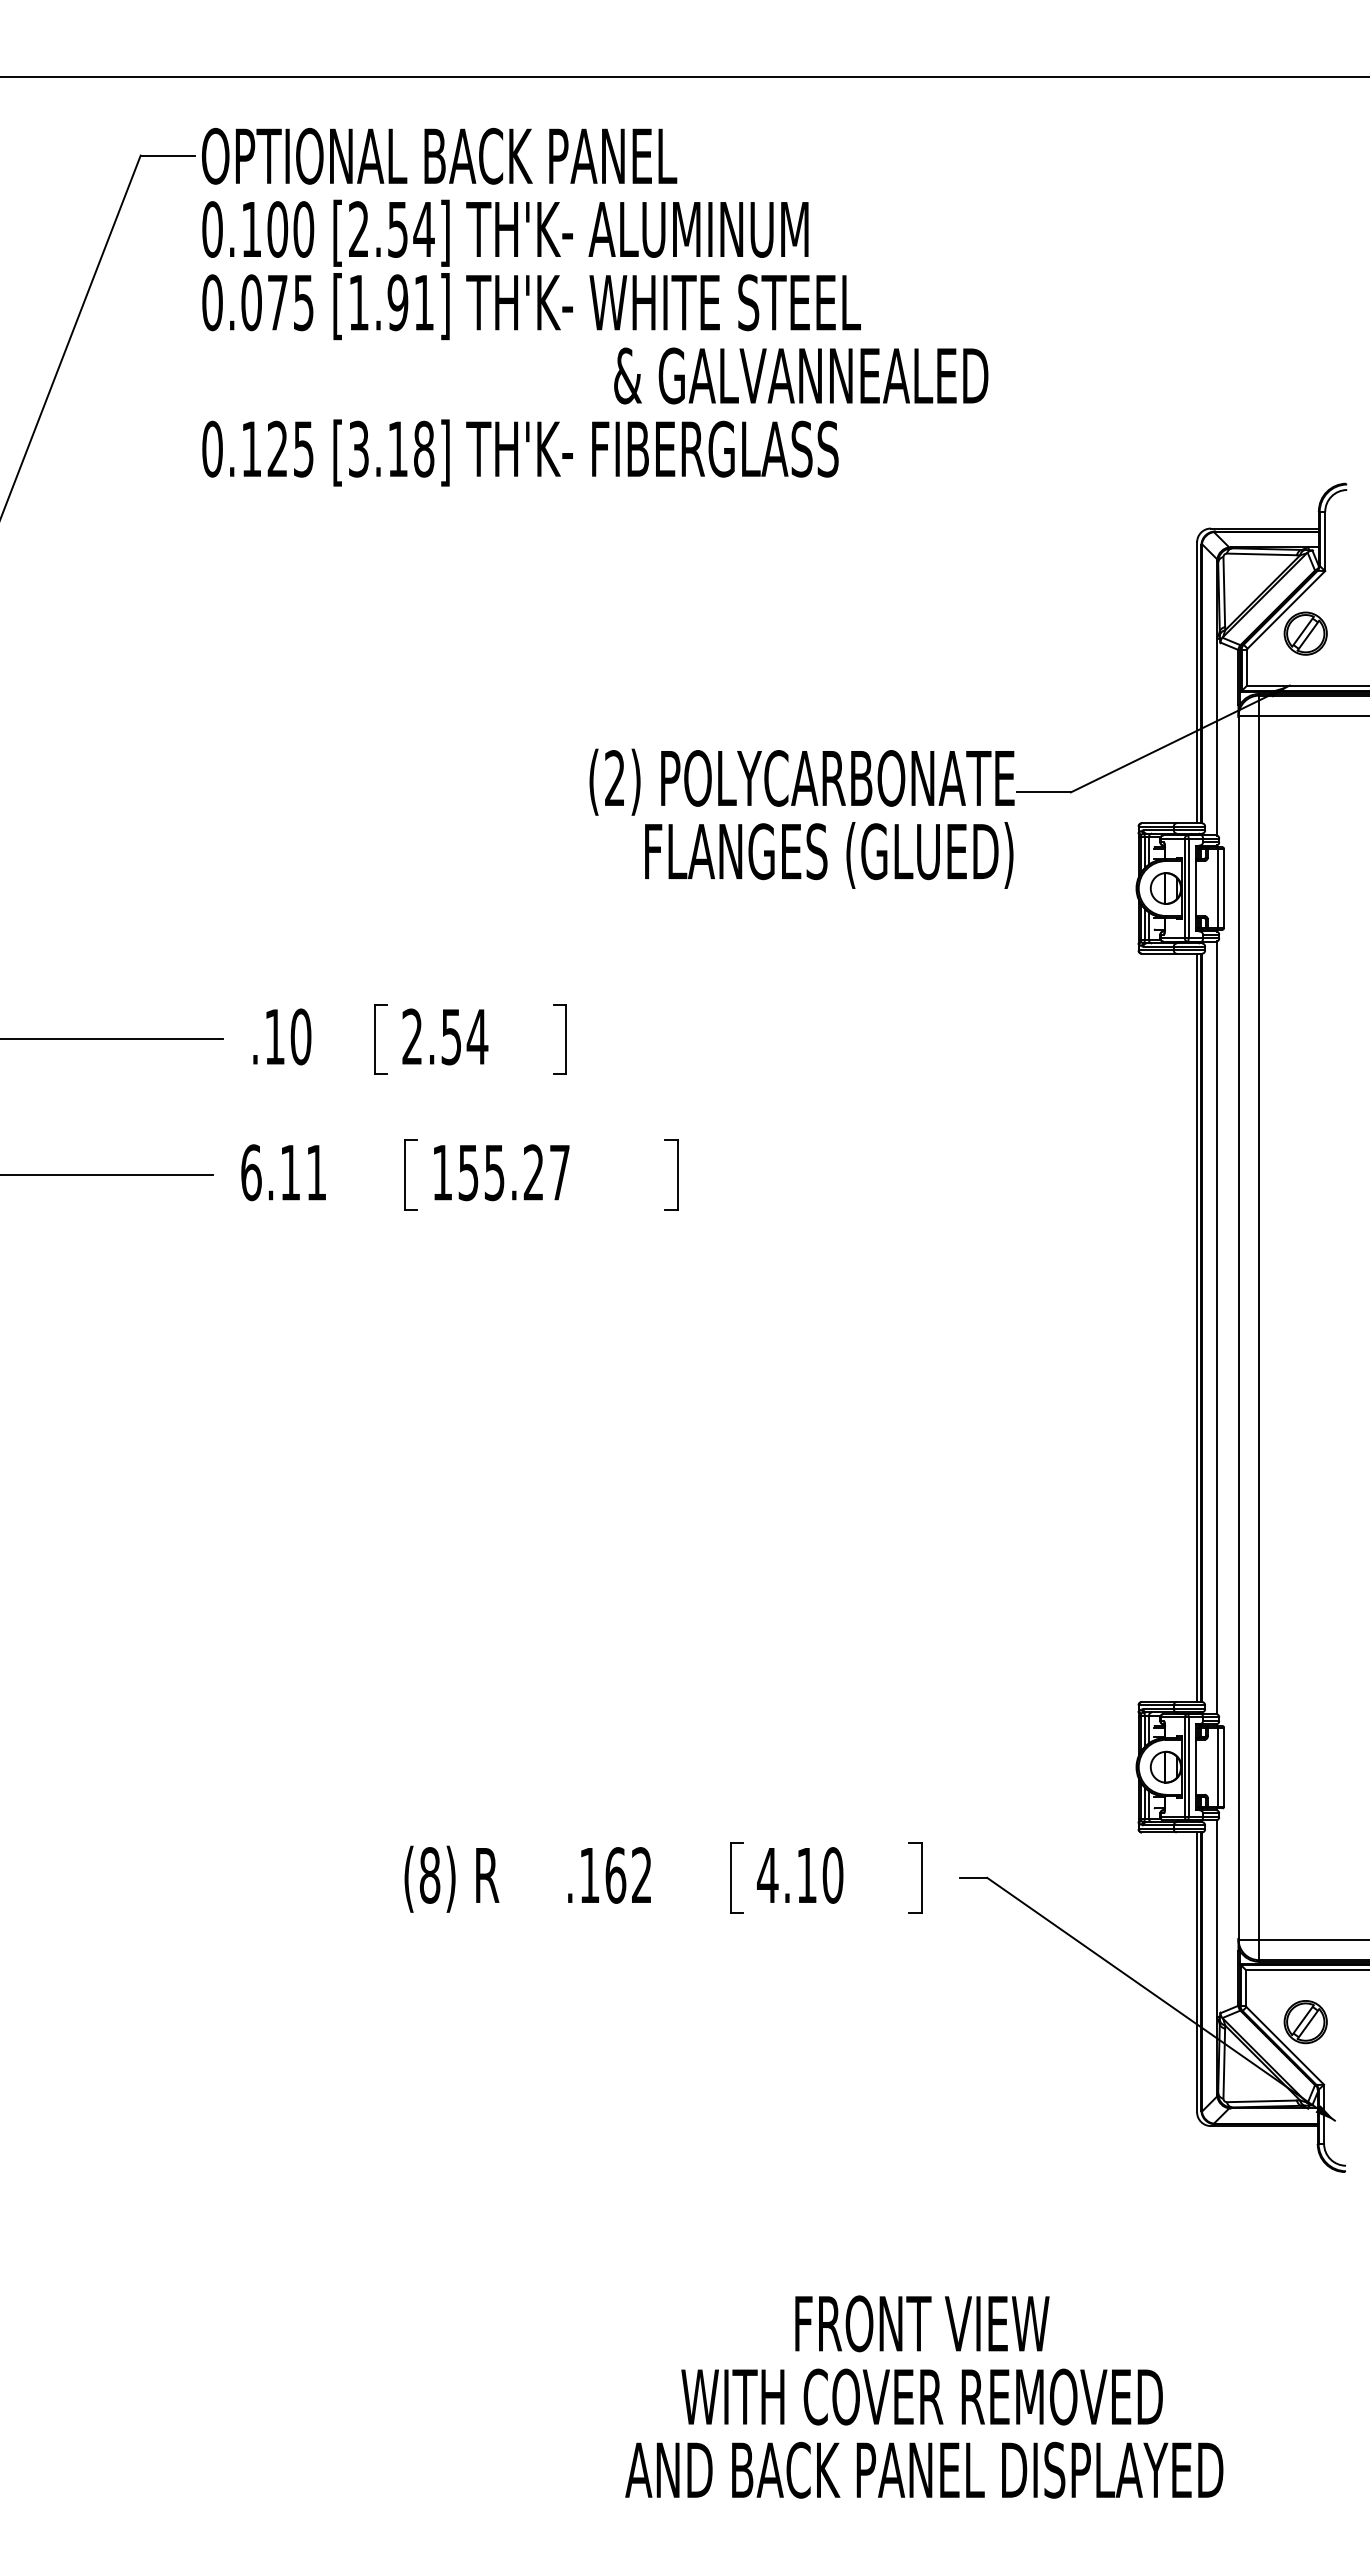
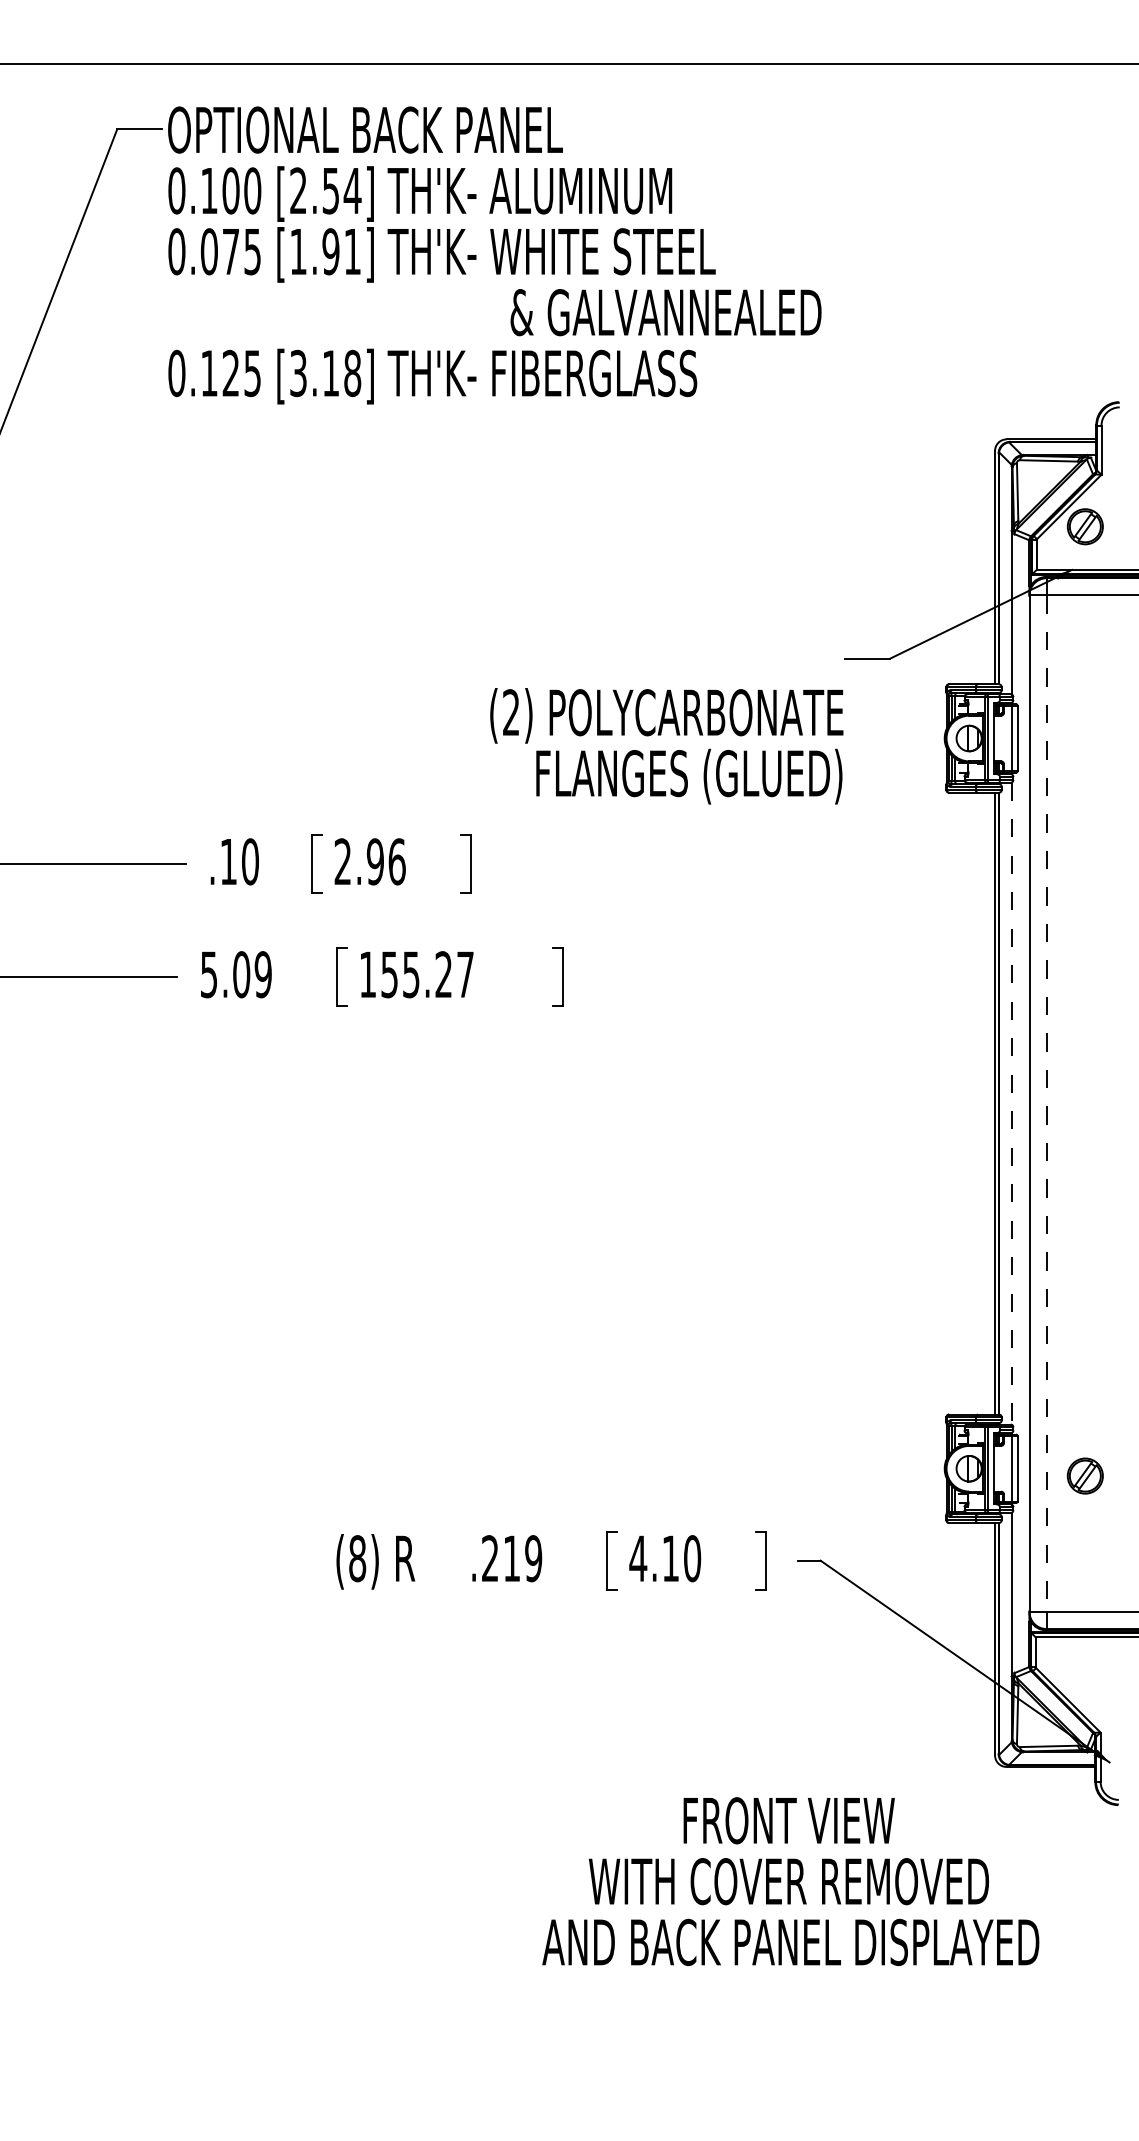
text: (801, 818) -> (666, 745), moved
text: (464, 1036) -> (386, 861), 2.54 -> 2.96
text: (283, 1172) -> (235, 974), 6.11 -> 5.09
line: (1259, 1327) -> (1046, 1103), solid -> dashed
line: (1217, 1328) -> (1012, 1104), solid -> dashed
text: (615, 1875) -> (511, 1558), .162 -> .219
part: (1305, 2022) -> (1085, 1476), moved
text: (924, 2396) -> (790, 1881), moved

